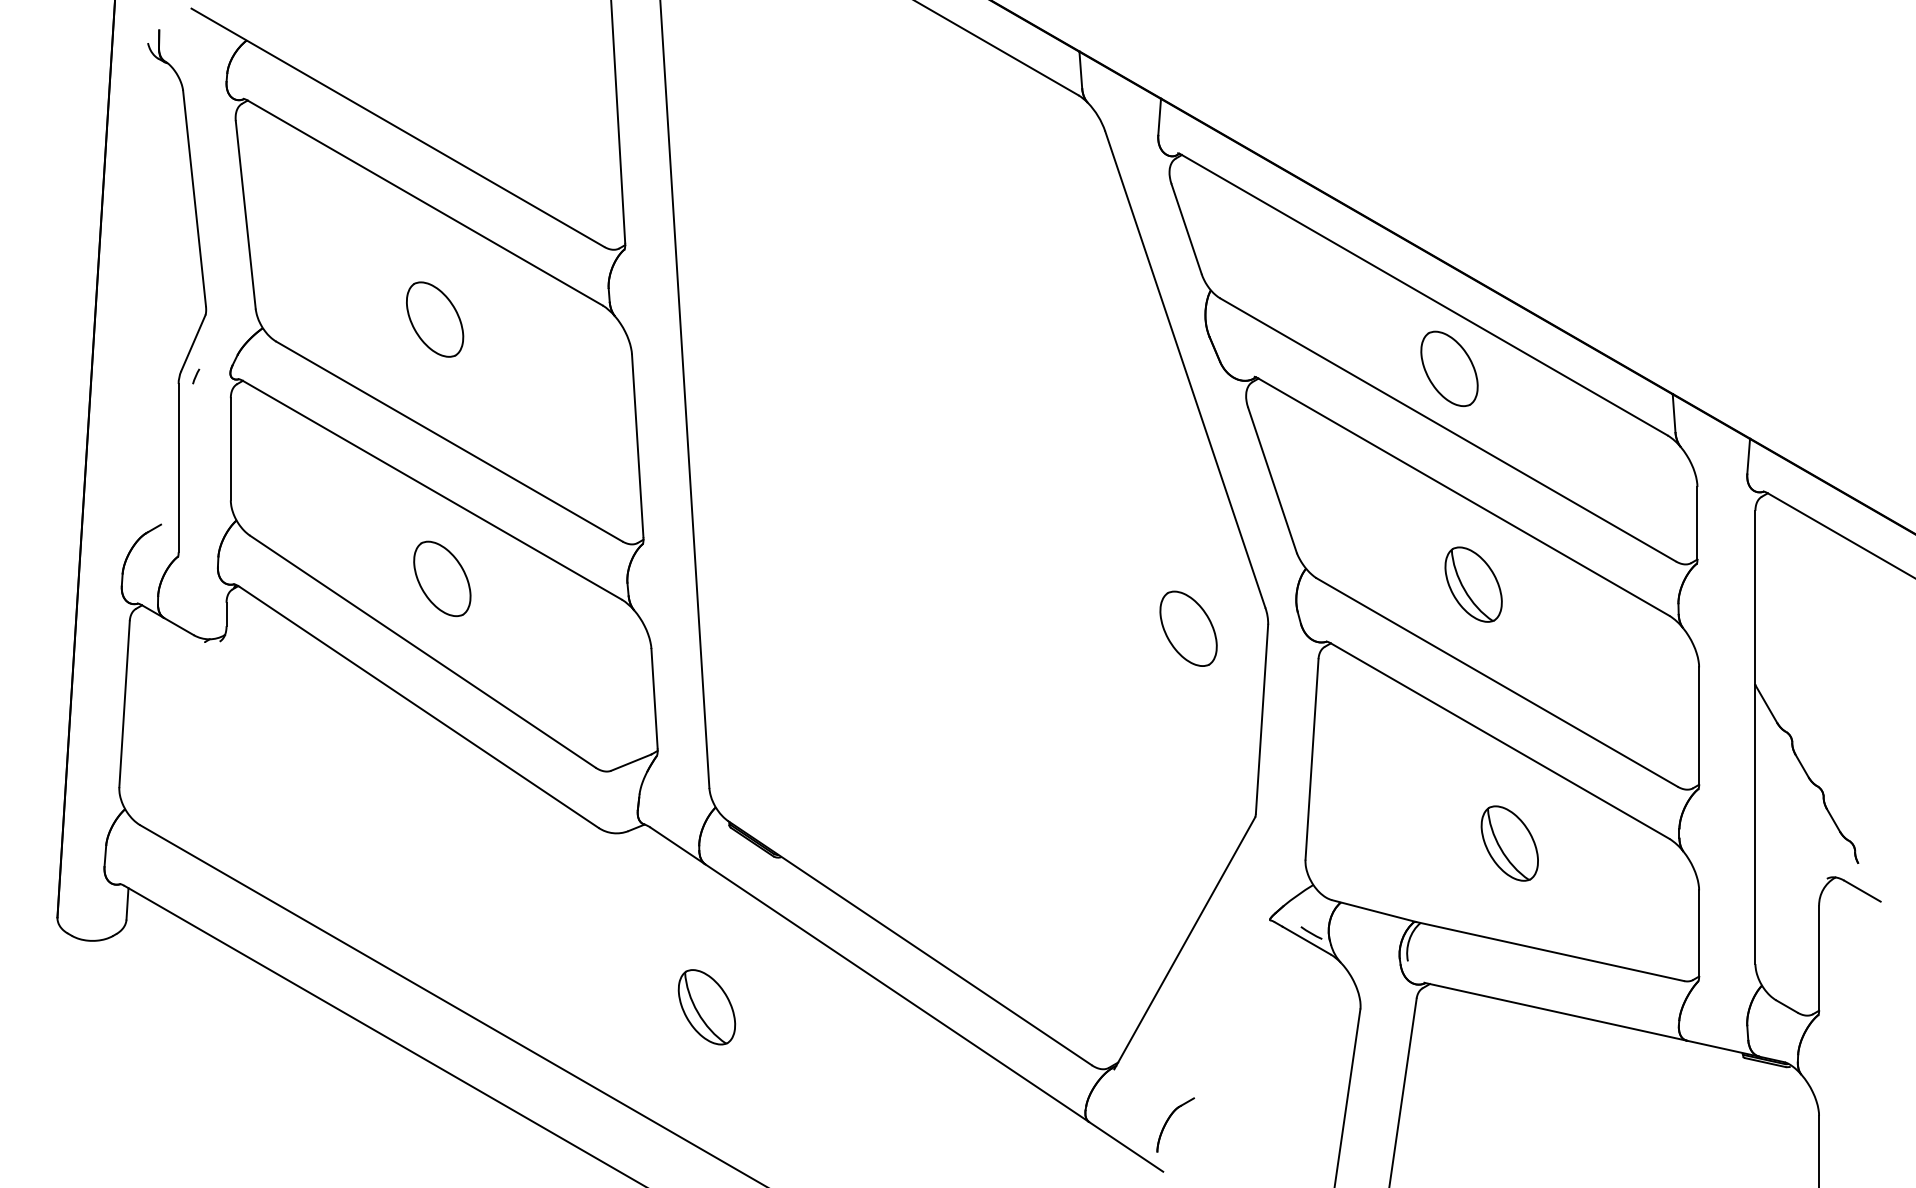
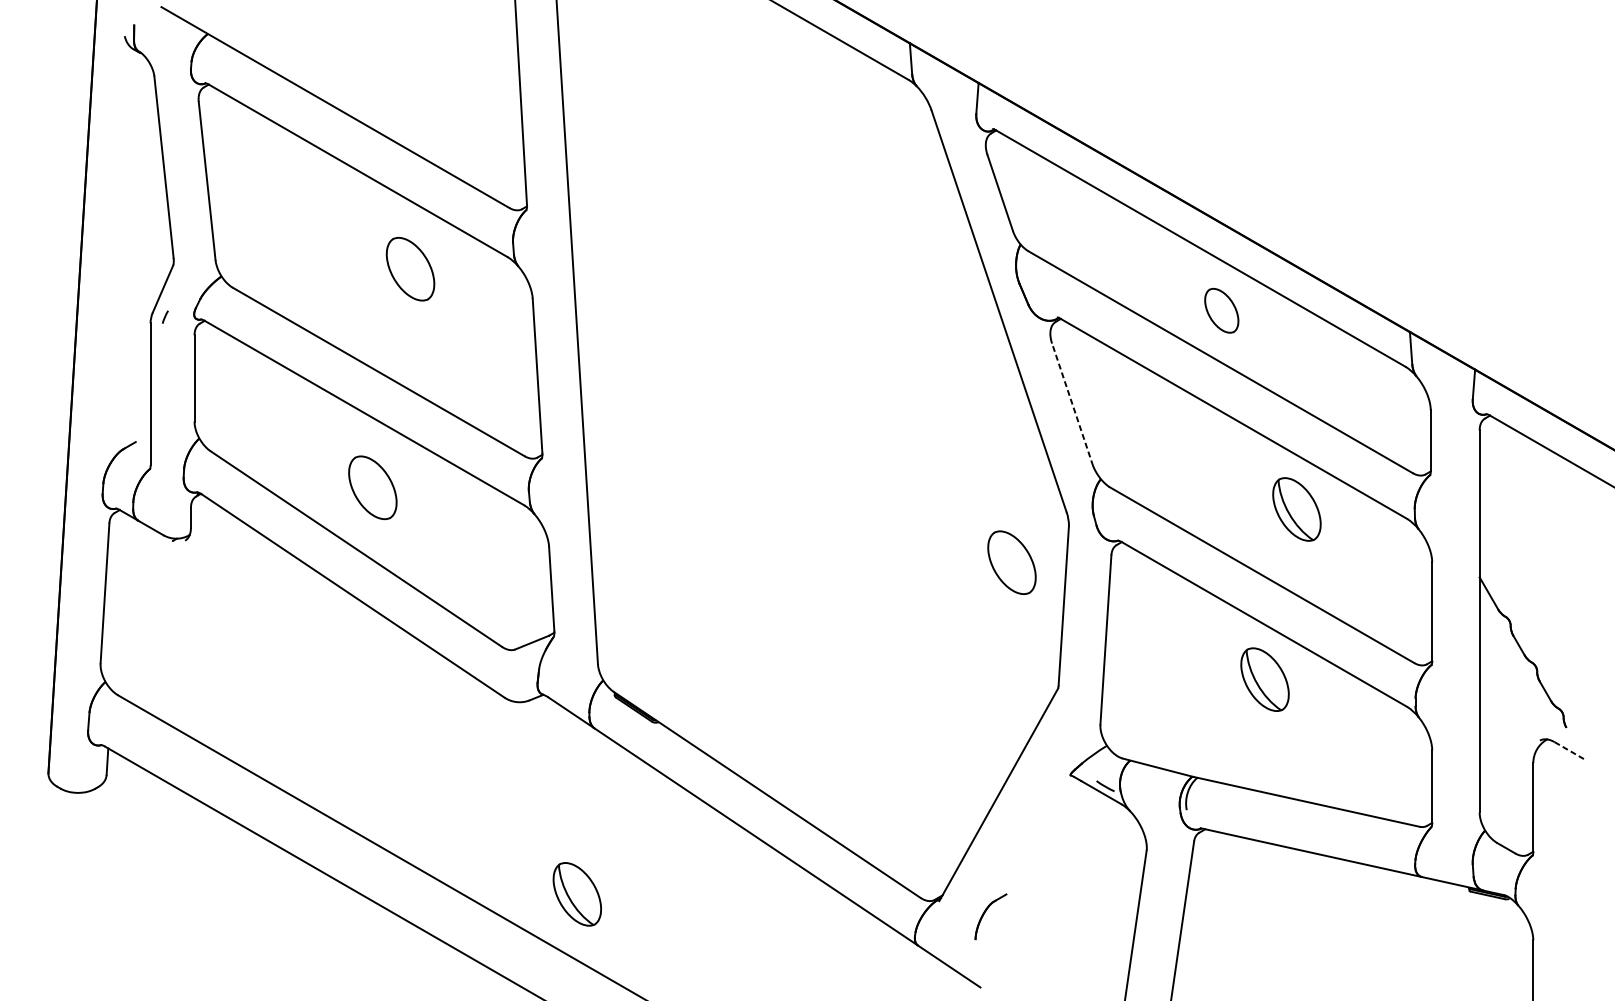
part: (435, 319) -> (410, 269), moved
part: (1449, 368) -> (1221, 310), size x0.7
line: (1272, 480) -> (1072, 404), solid -> dashed
part: (1473, 584) -> (1296, 509), moved
part: (1188, 628) -> (1011, 562), moved
part: (1509, 843) -> (1264, 679), moved
line: (1862, 891) -> (1569, 751), solid -> dashed
part: (706, 1007) -> (576, 894), moved
part: (1168, 1121) -> (984, 913), moved

